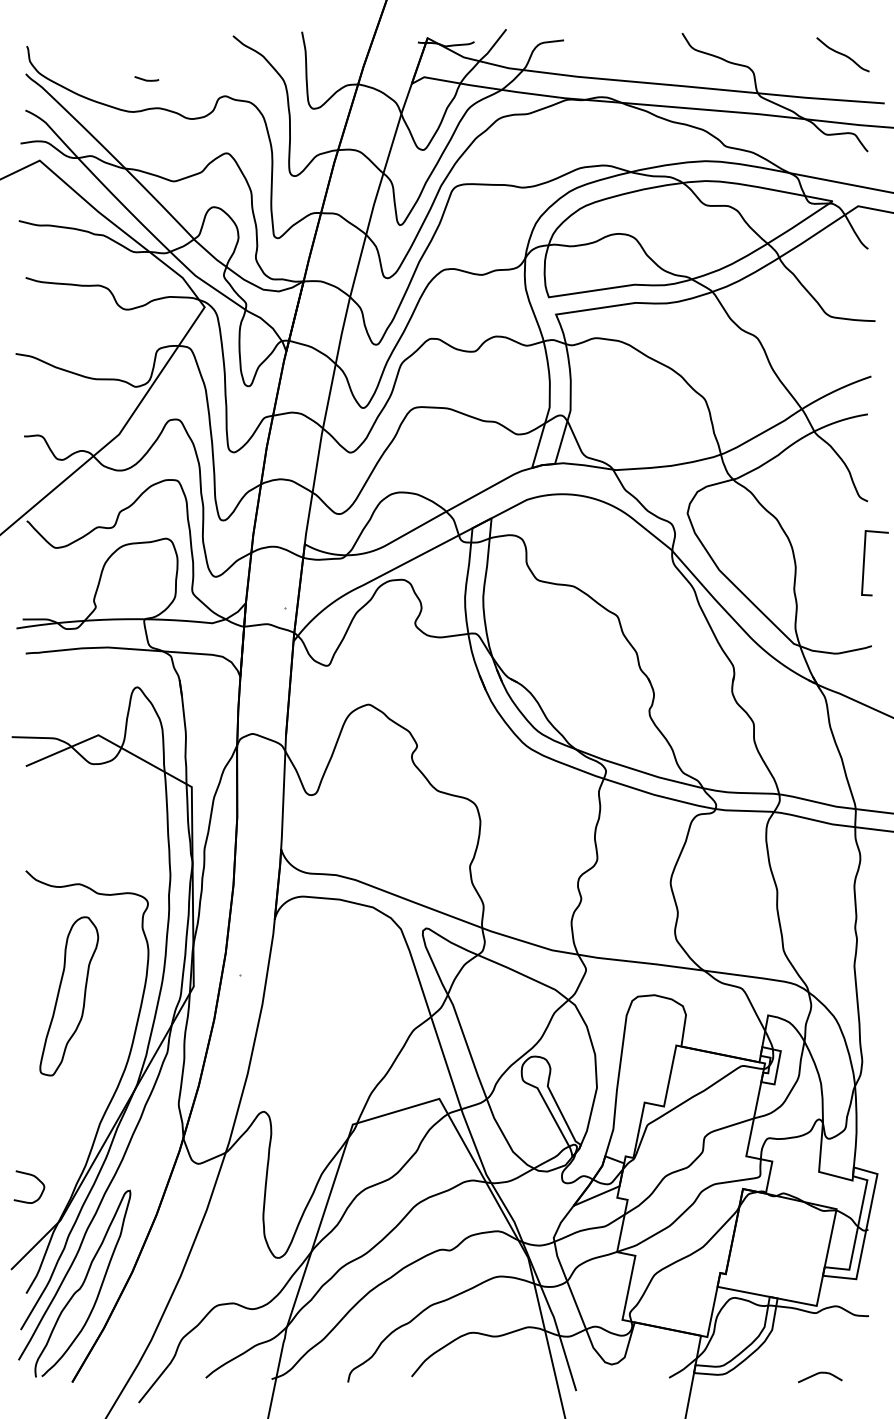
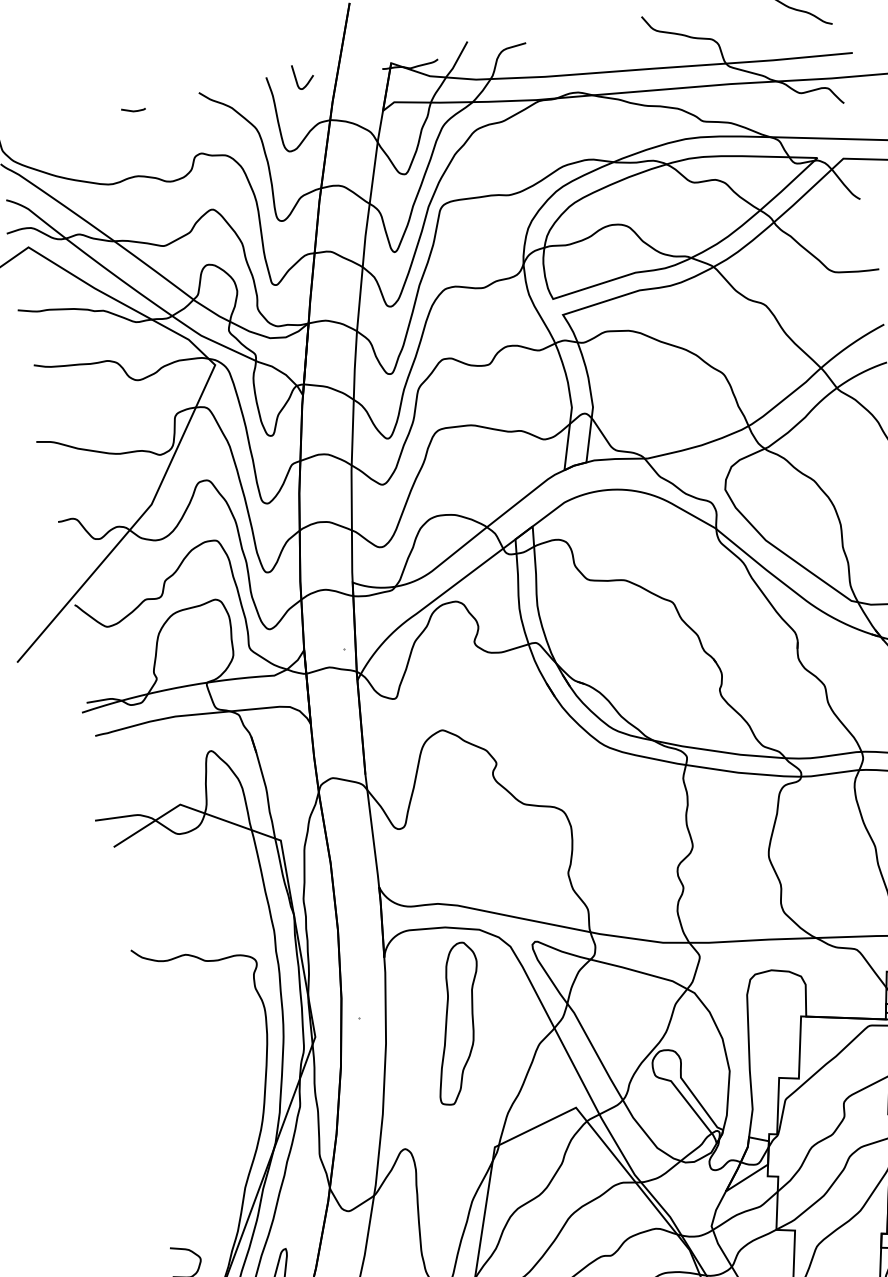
curve: (331, 36) -> (296, 77), added
curve: (146, 79) -> (133, 110), moved
part: (69, 996) -> (457, 1023), moved

